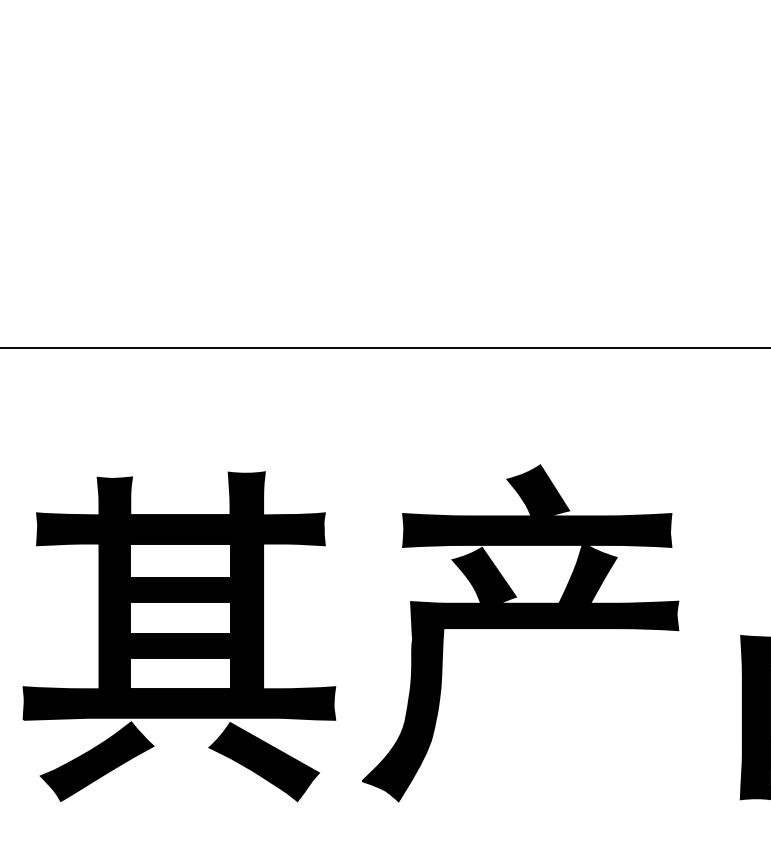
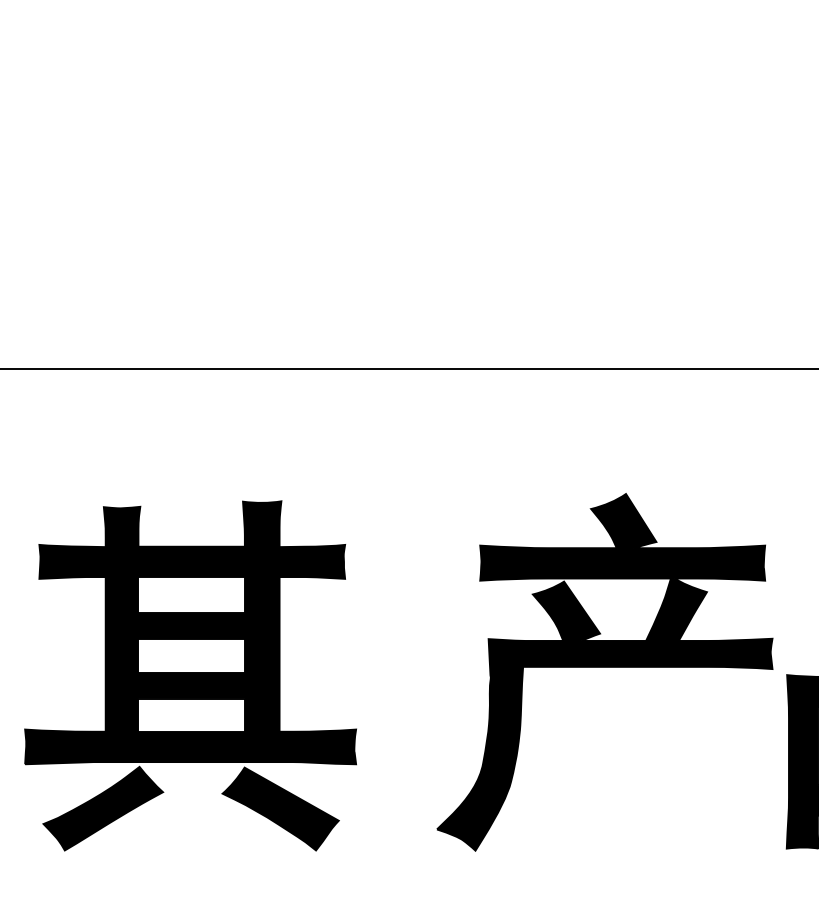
part: (520, 633) -> (604, 672), moved

